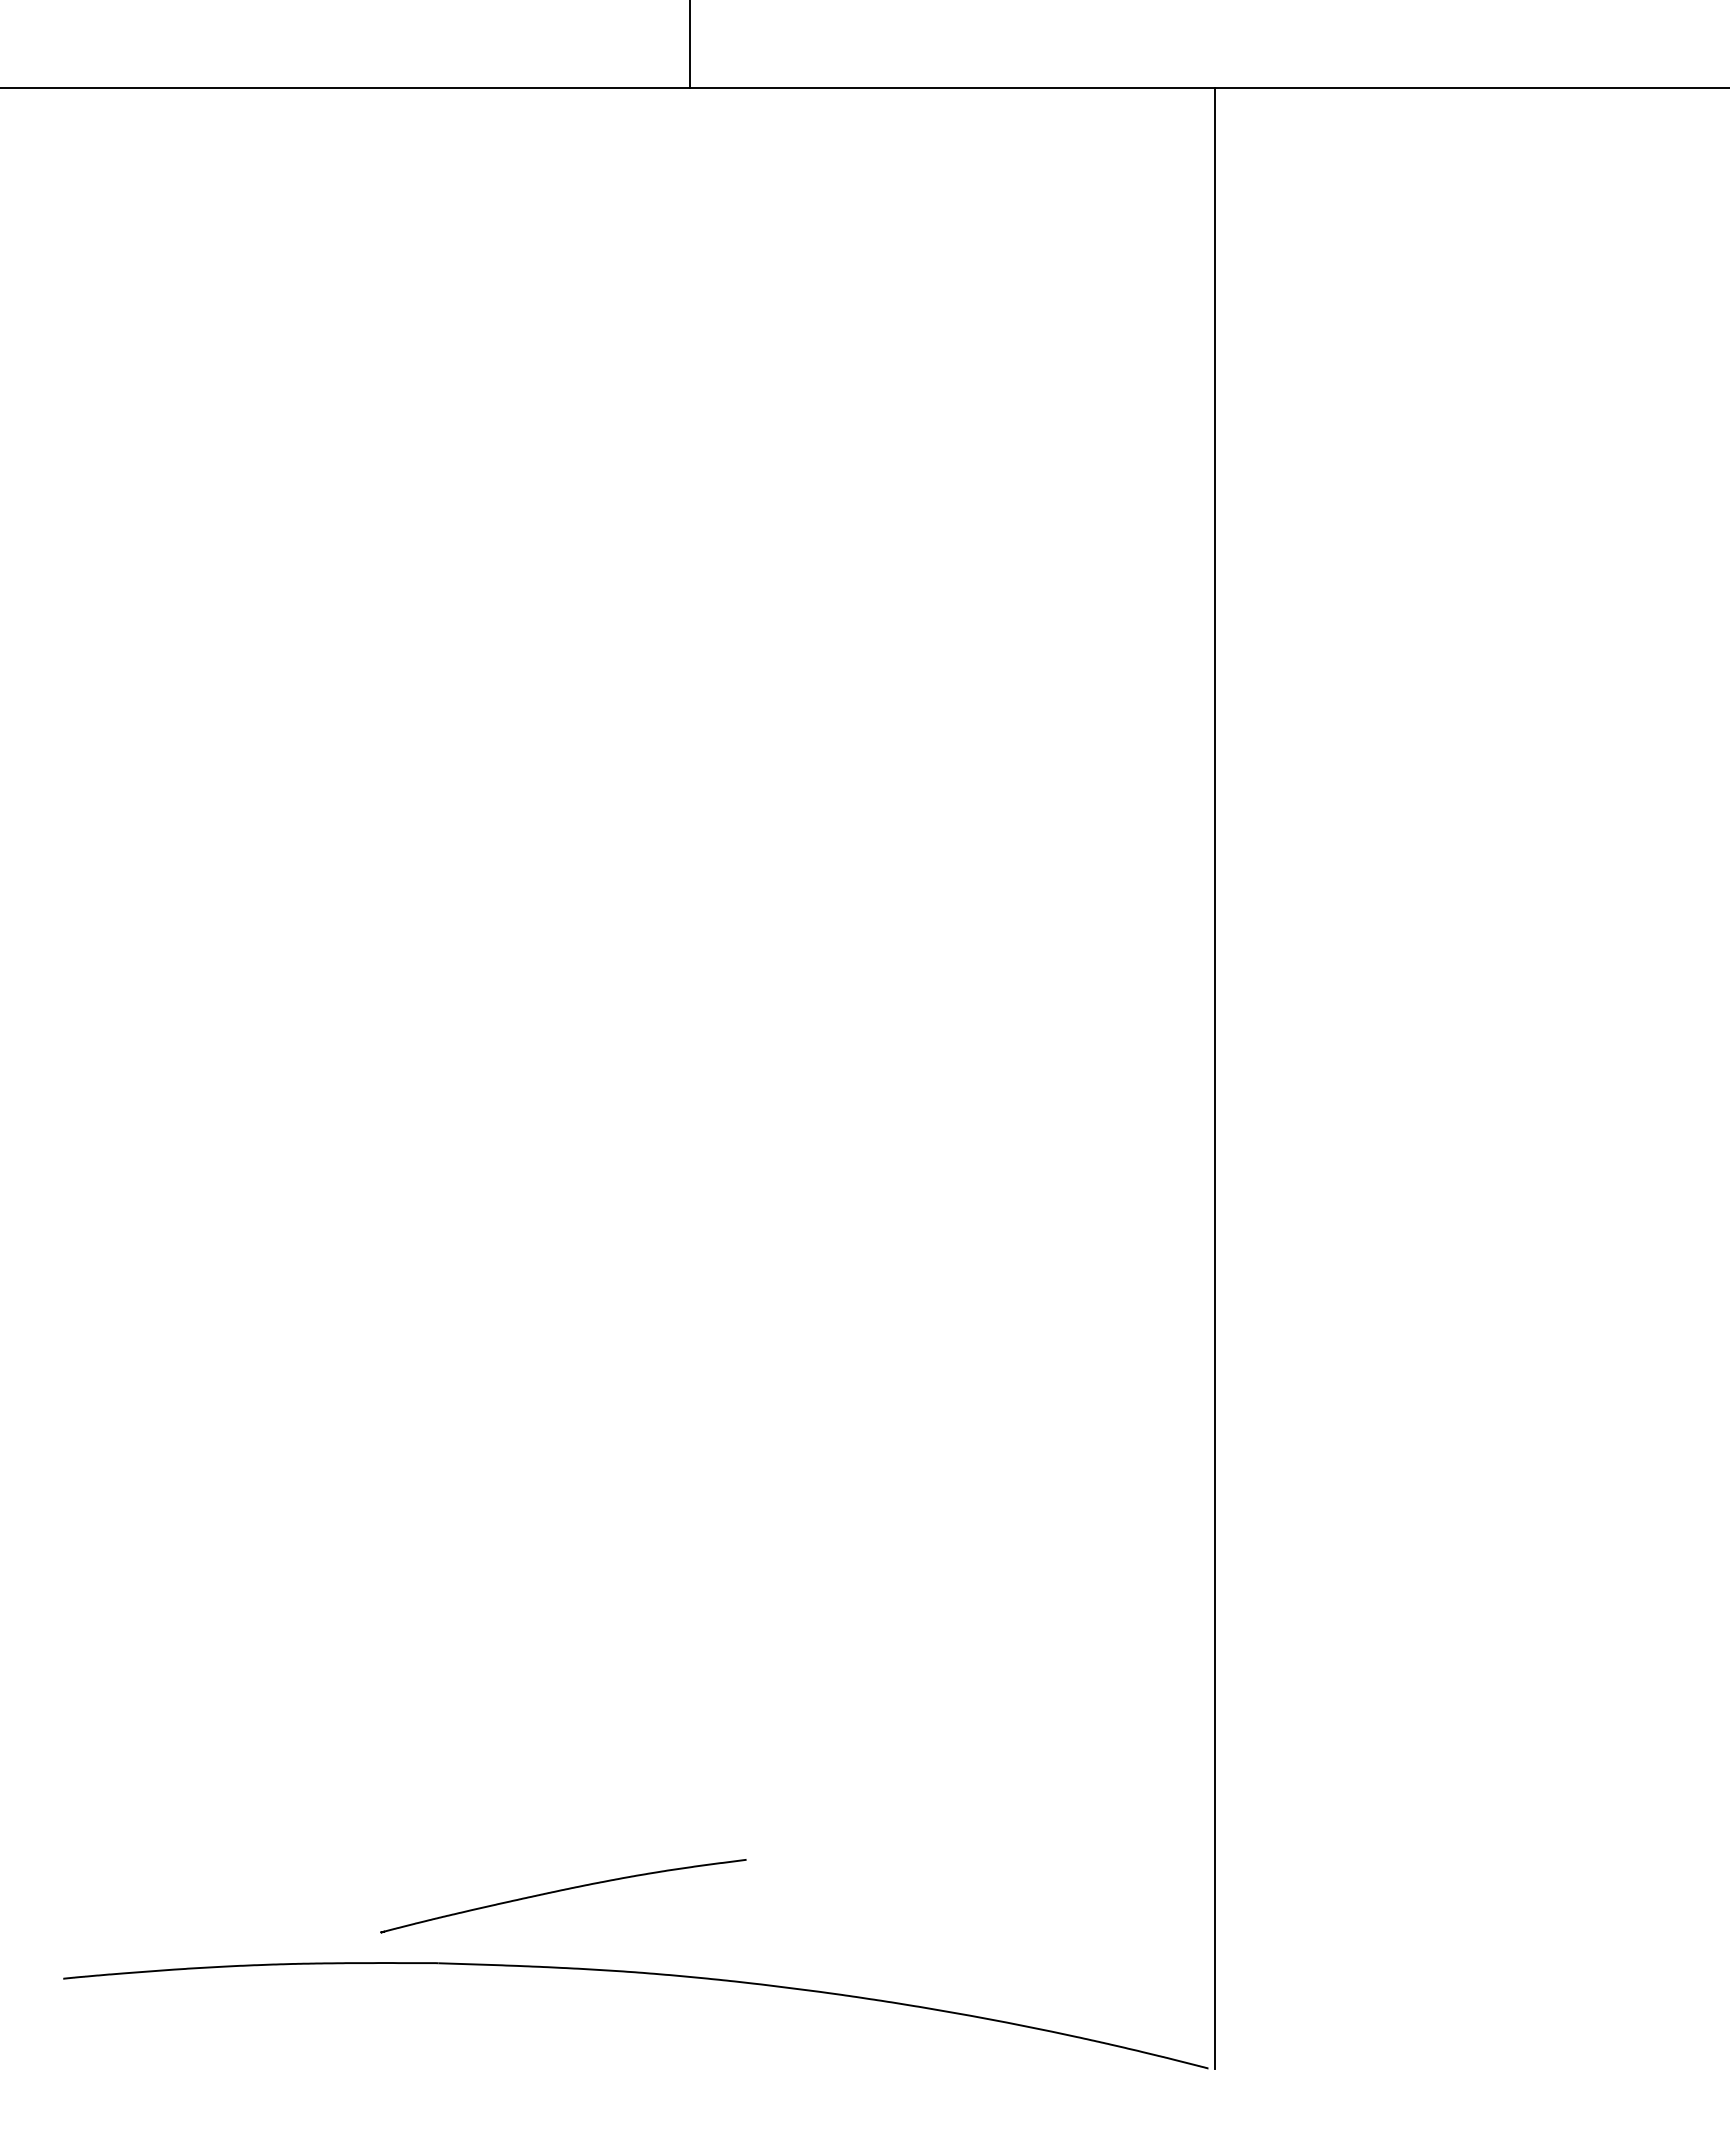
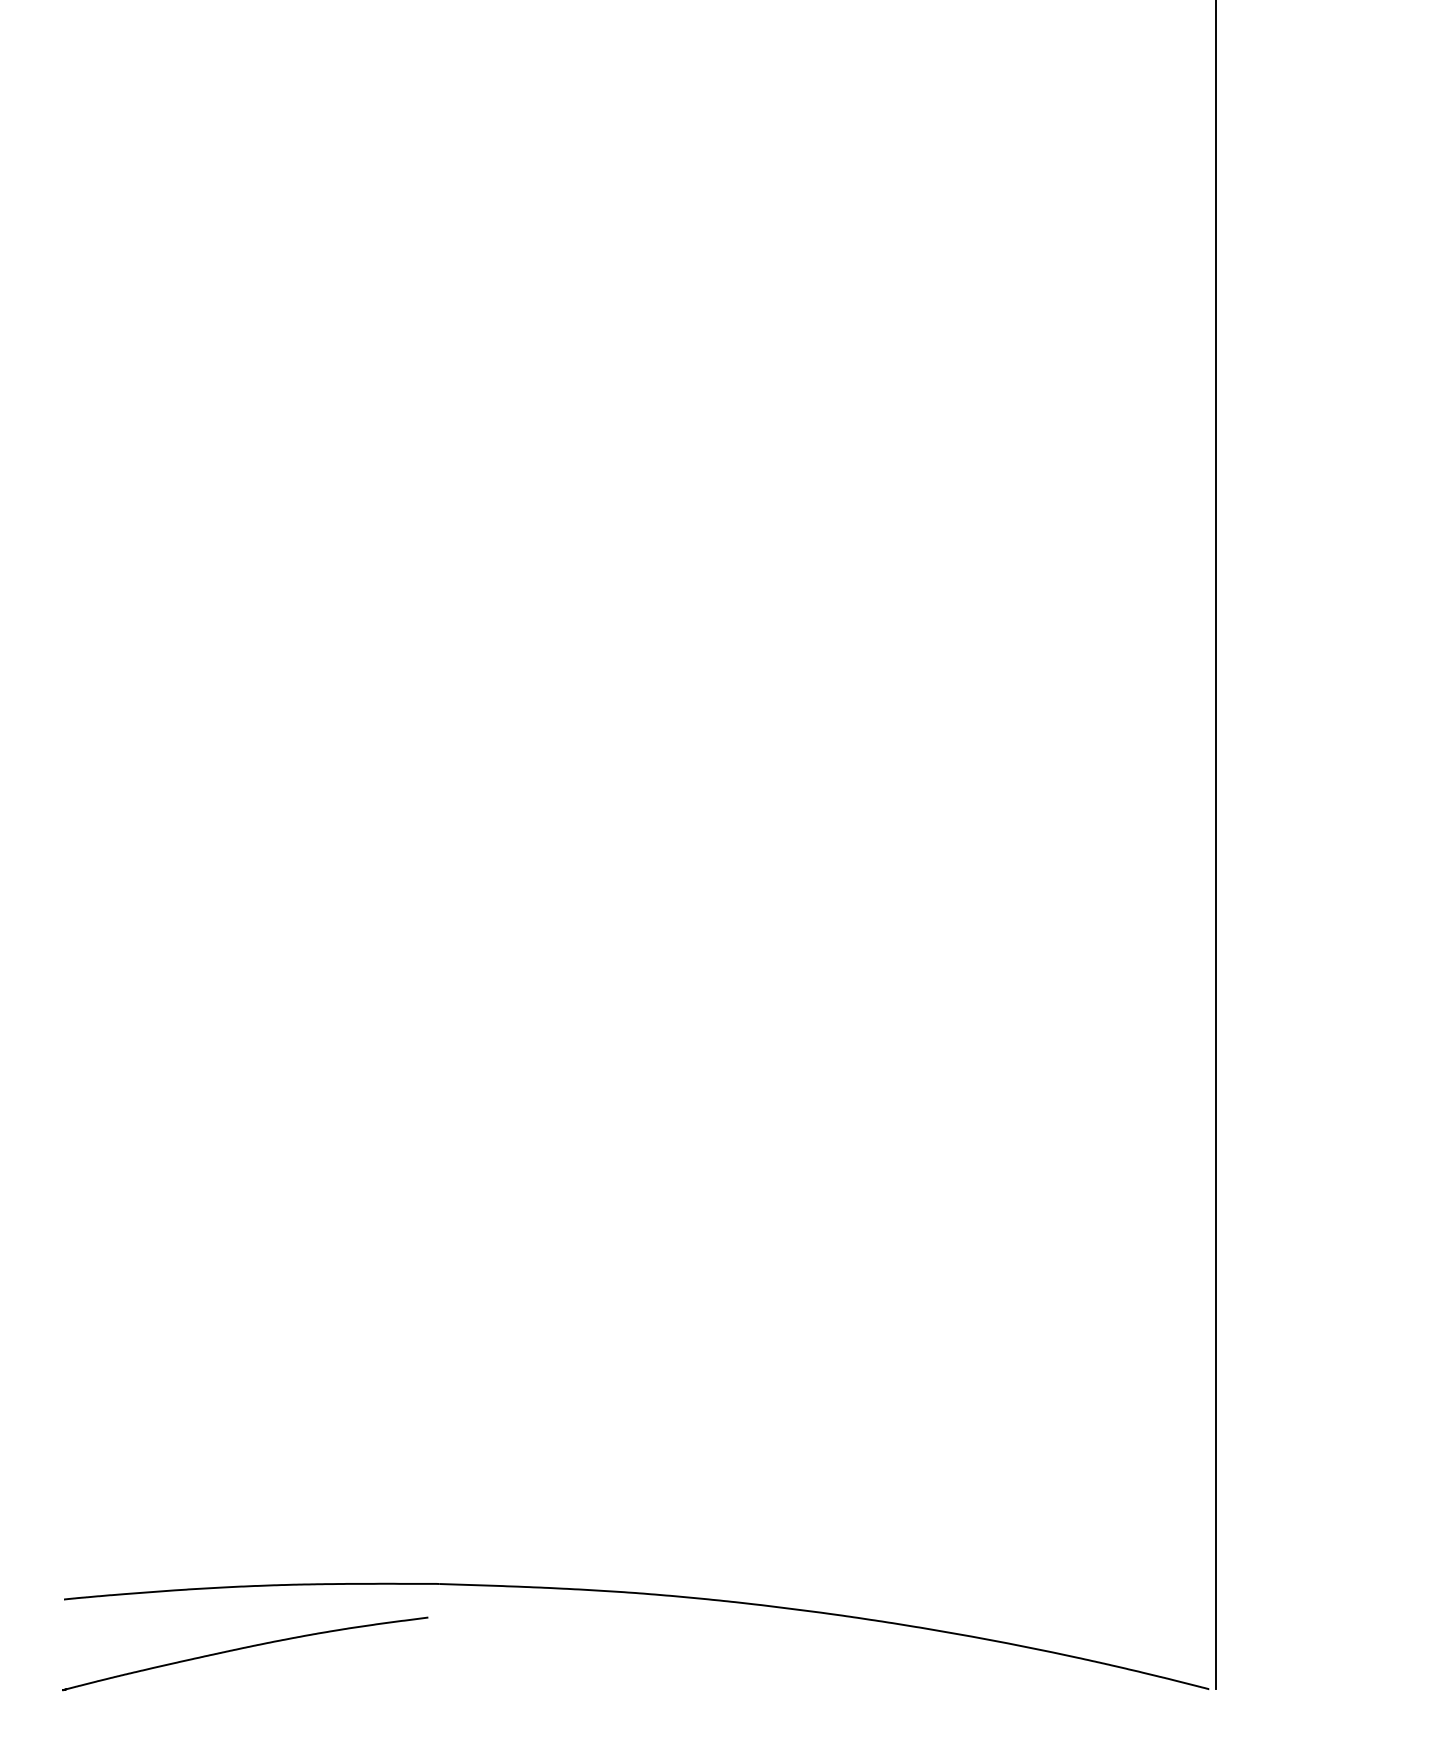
curve: (561, 1891) -> (243, 1649), moved

